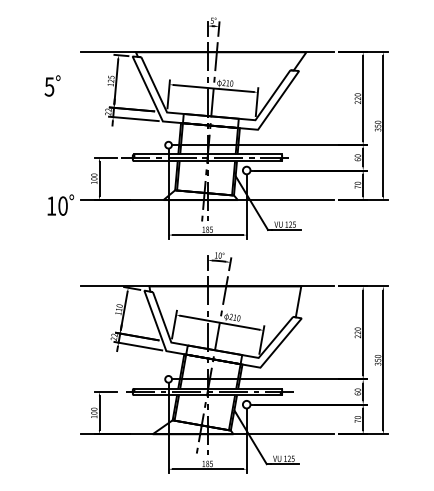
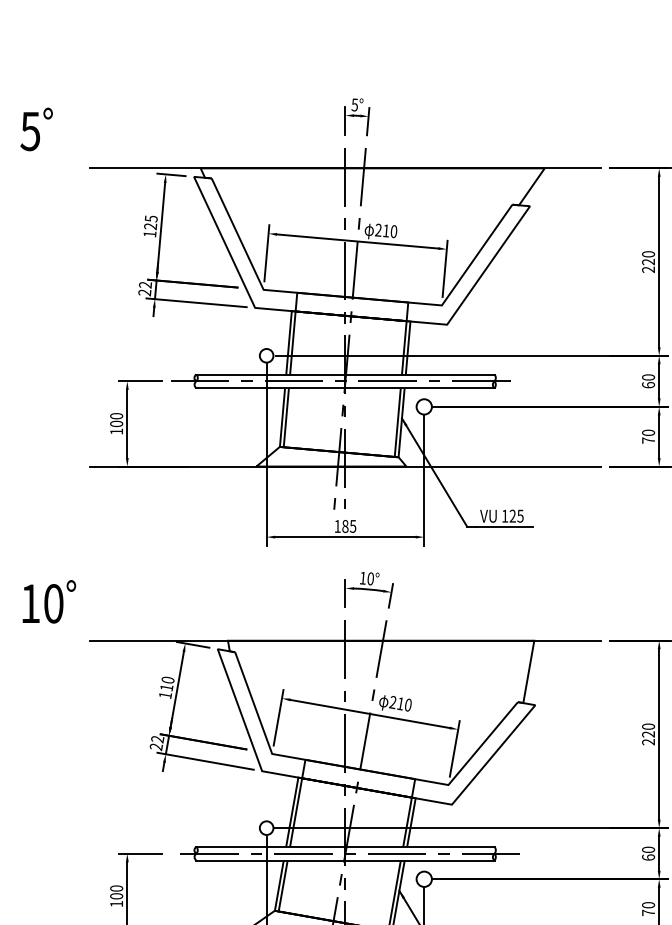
text: (52, 85) -> (36, 128), moved
text: (60, 204) -> (48, 600), moved

